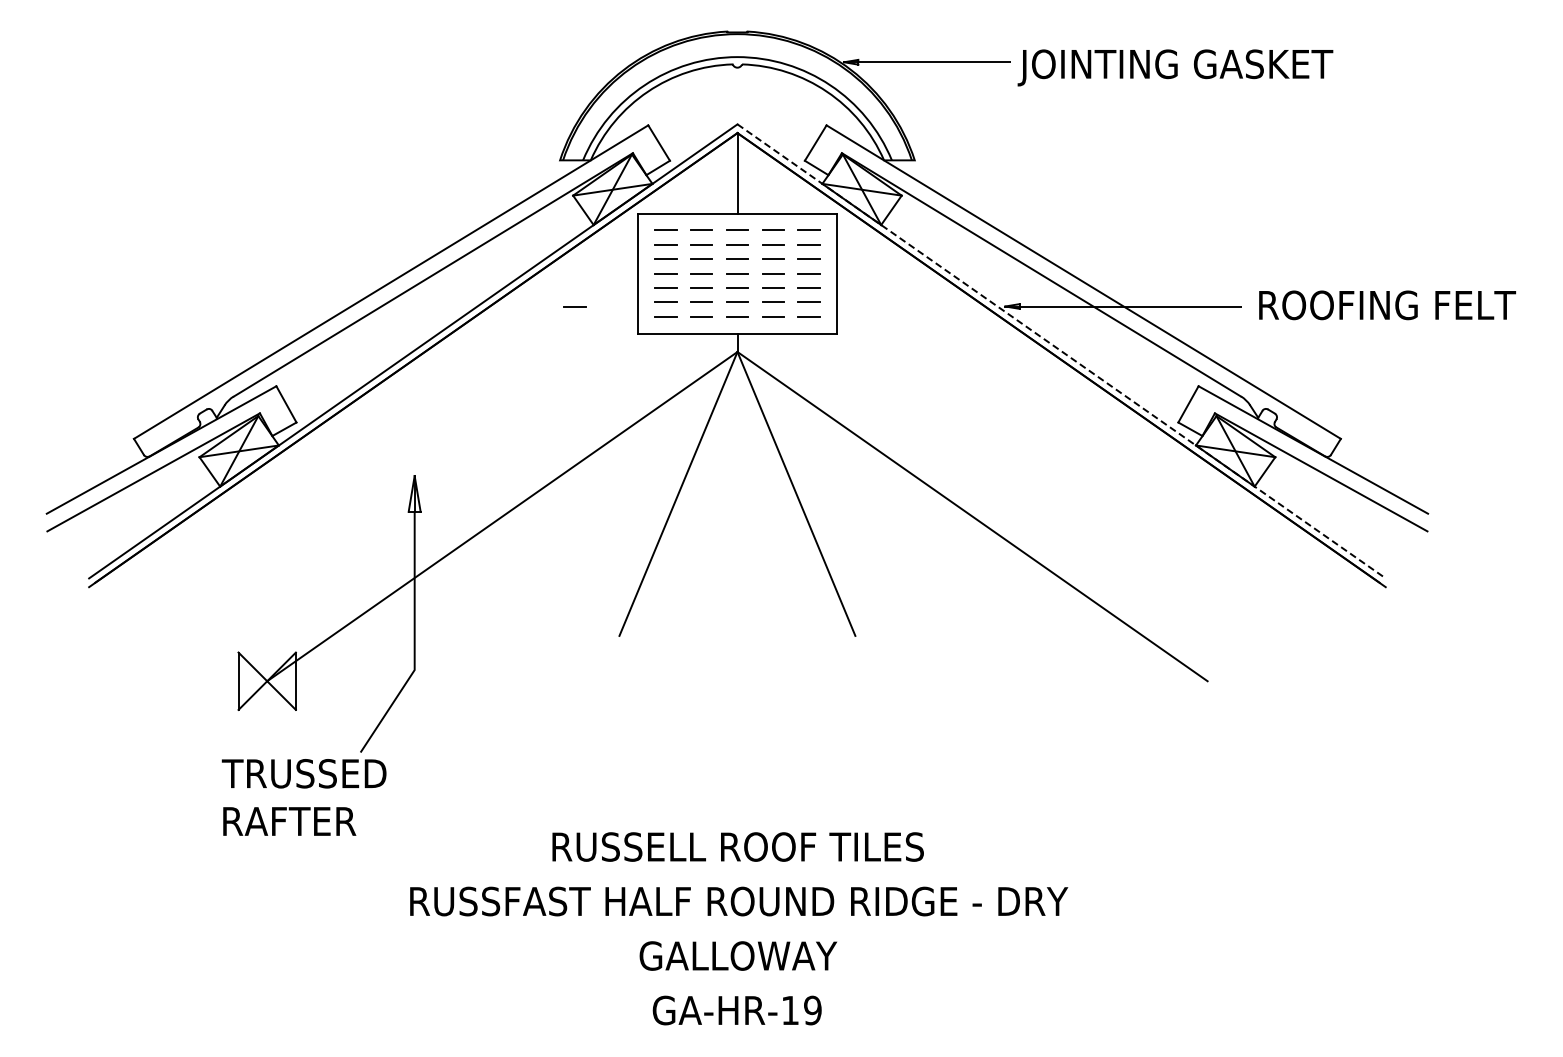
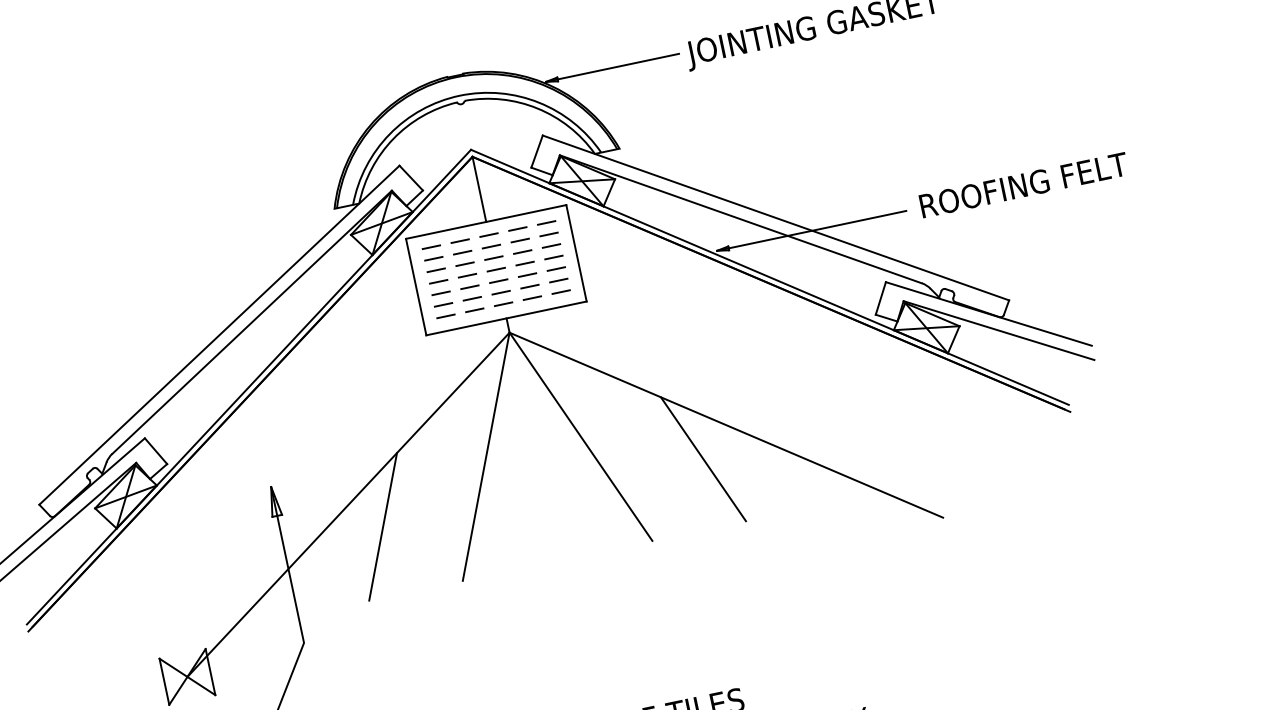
line: (574, 306) -> (370, 323), removed
line: (1061, 351) -> (769, 277), dashed -> solid
line: (538, 551) -> (383, 526), added
line: (936, 551) -> (703, 459), added

